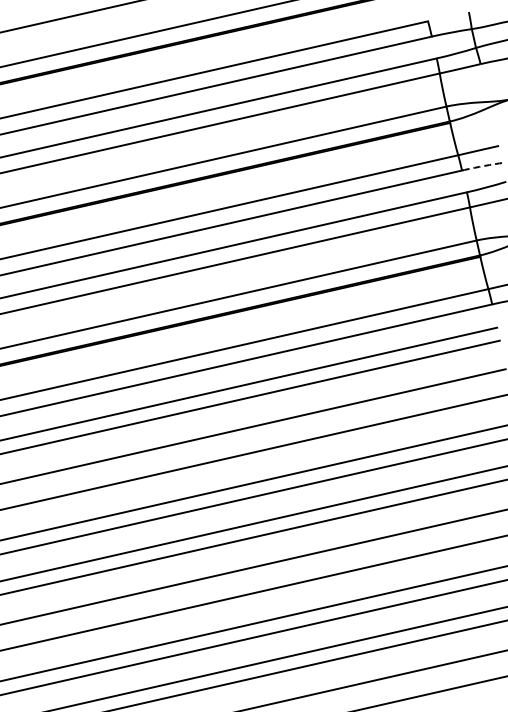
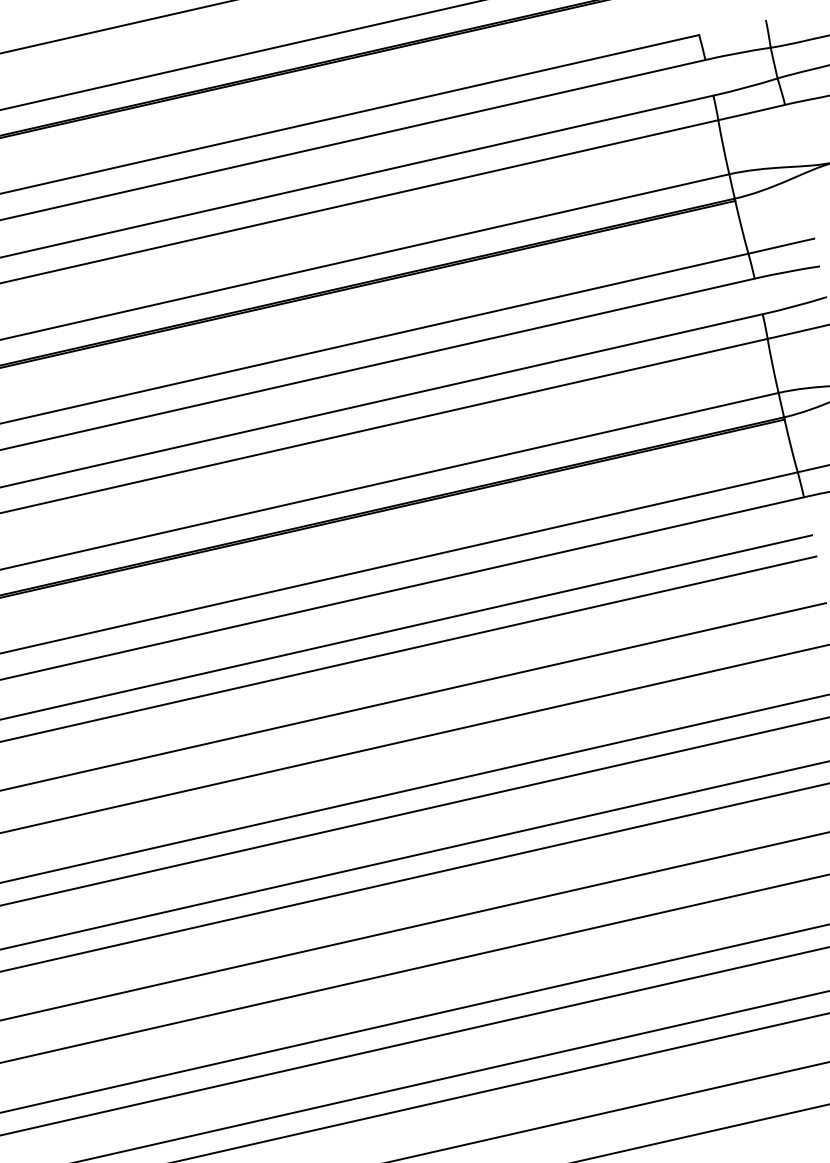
arc: (481, 166) -> (786, 272), dashed -> solid

